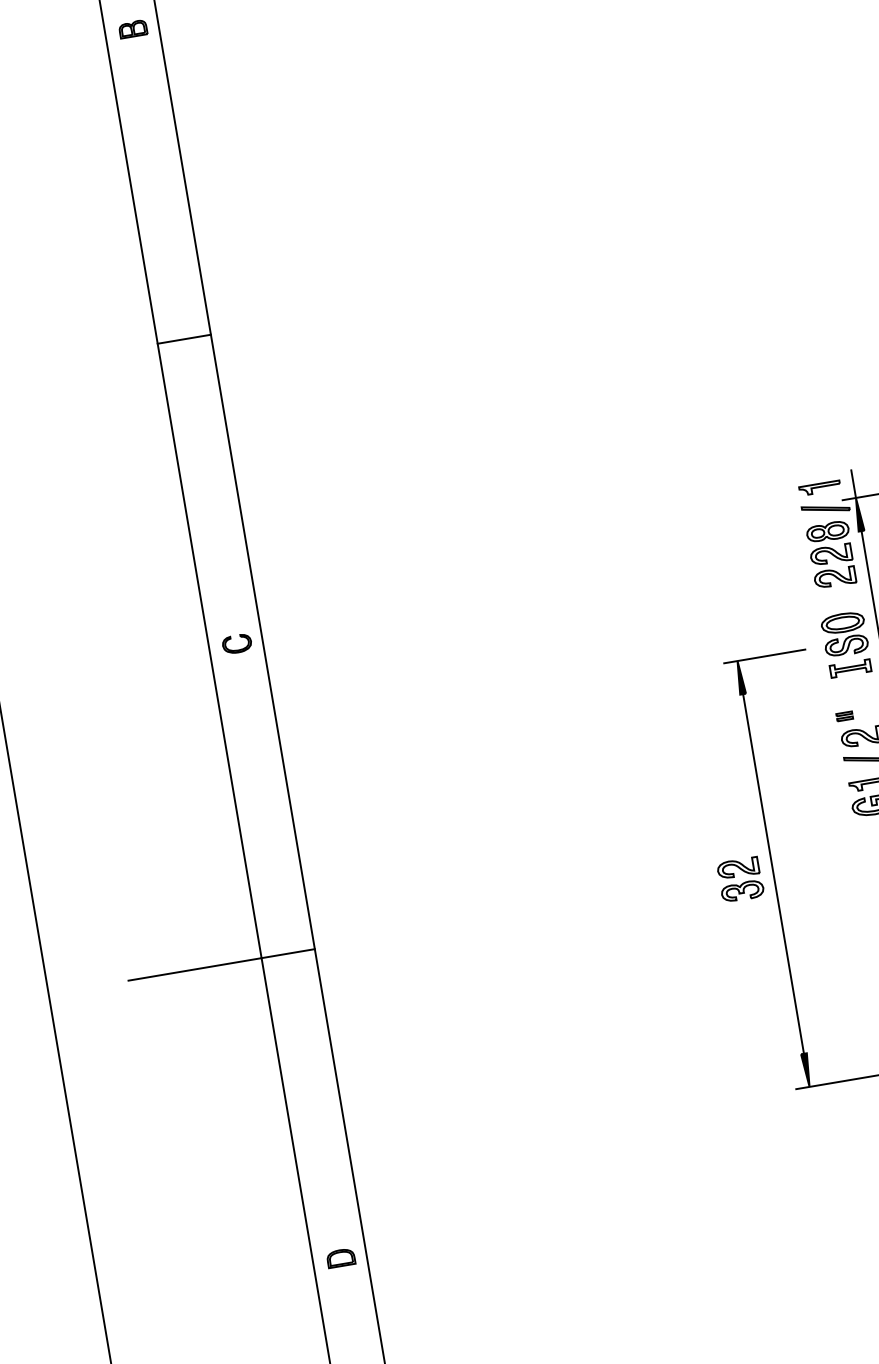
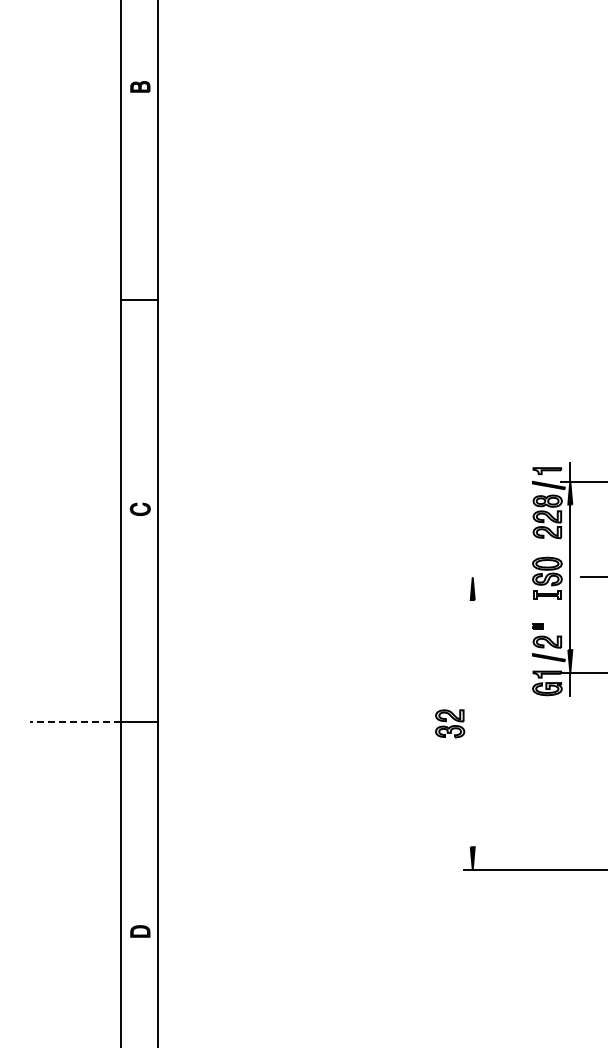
line: (764, 656) -> (491, 577), removed
line: (773, 873) -> (472, 723), removed
line: (195, 970) -> (75, 722), solid -> dashed

